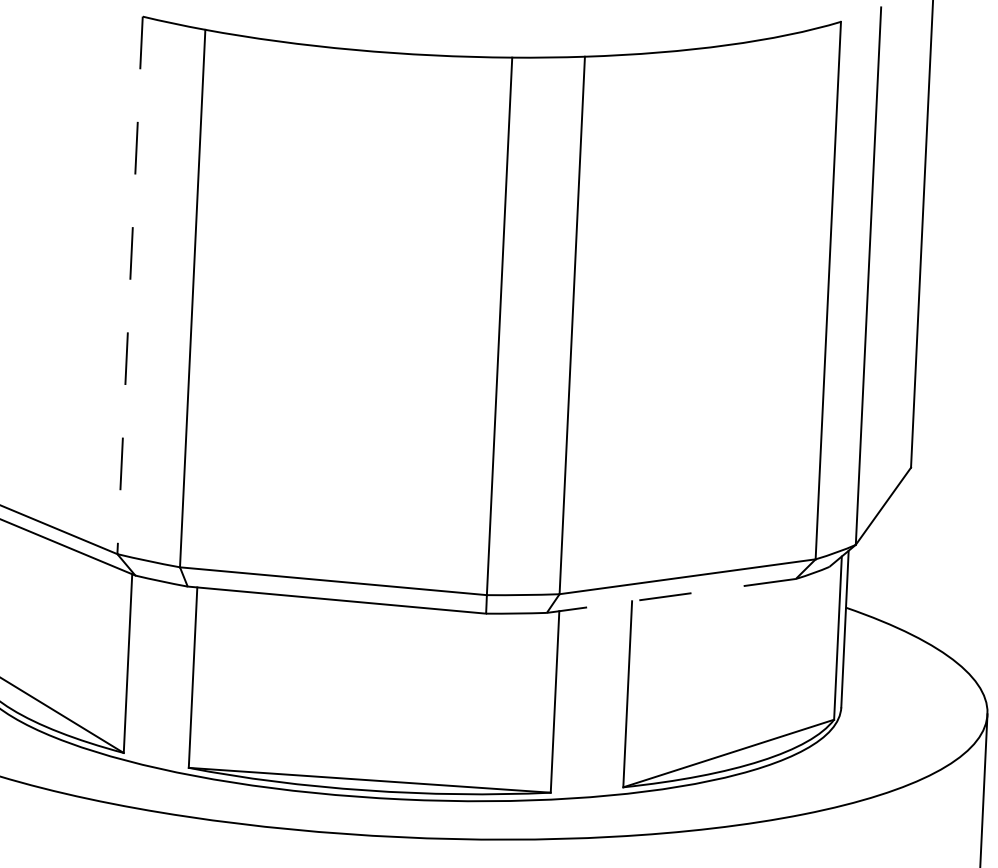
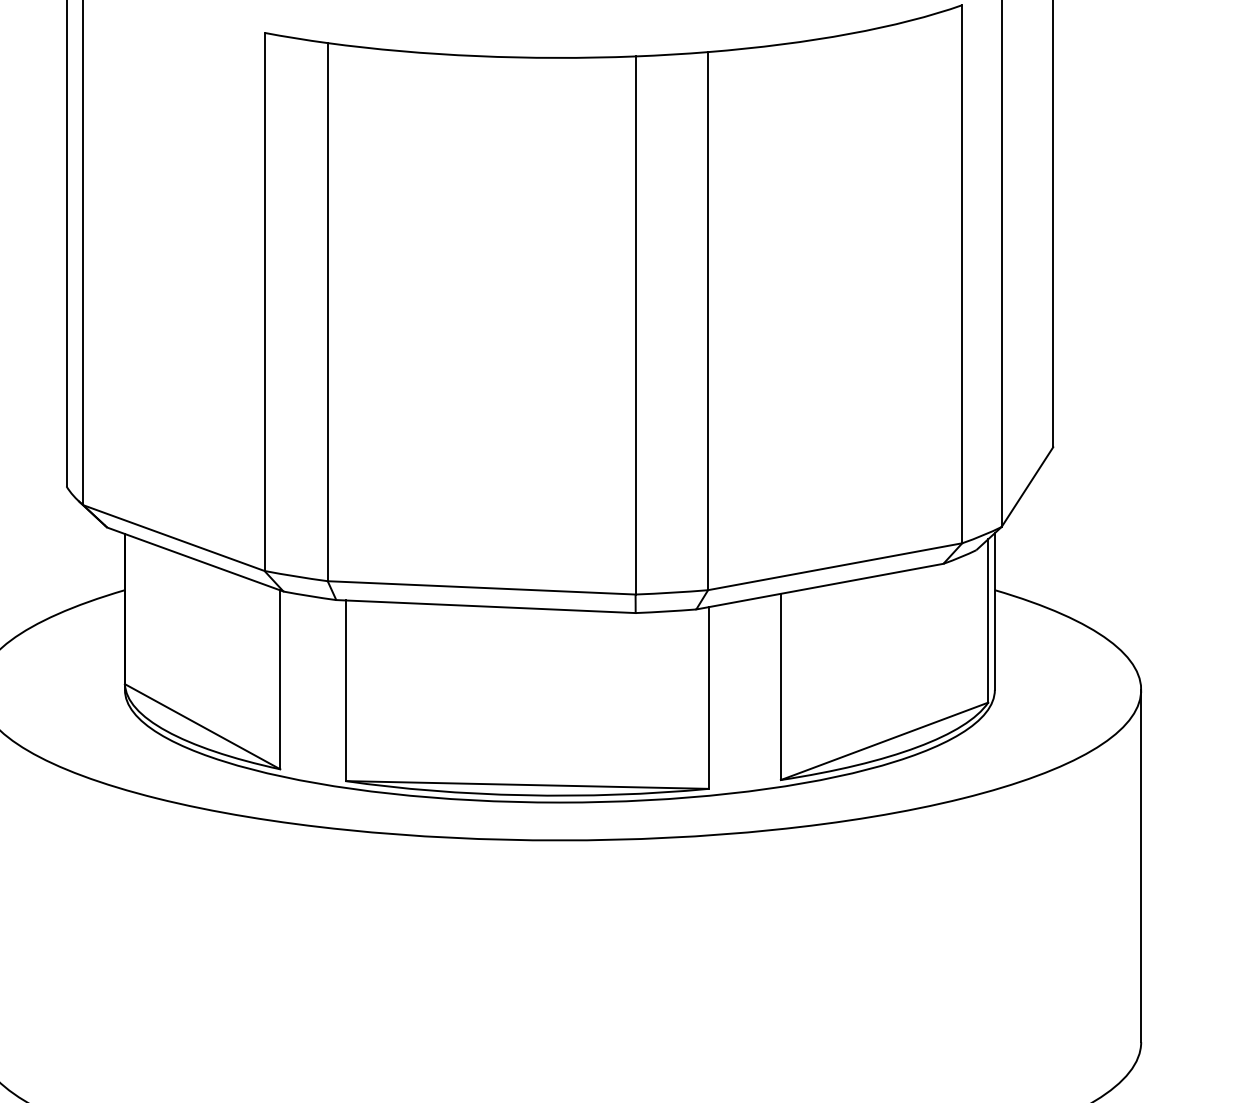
line: (129, 285) -> (264, 302), dashed -> solid
line: (670, 595) -> (819, 586), dashed -> solid

